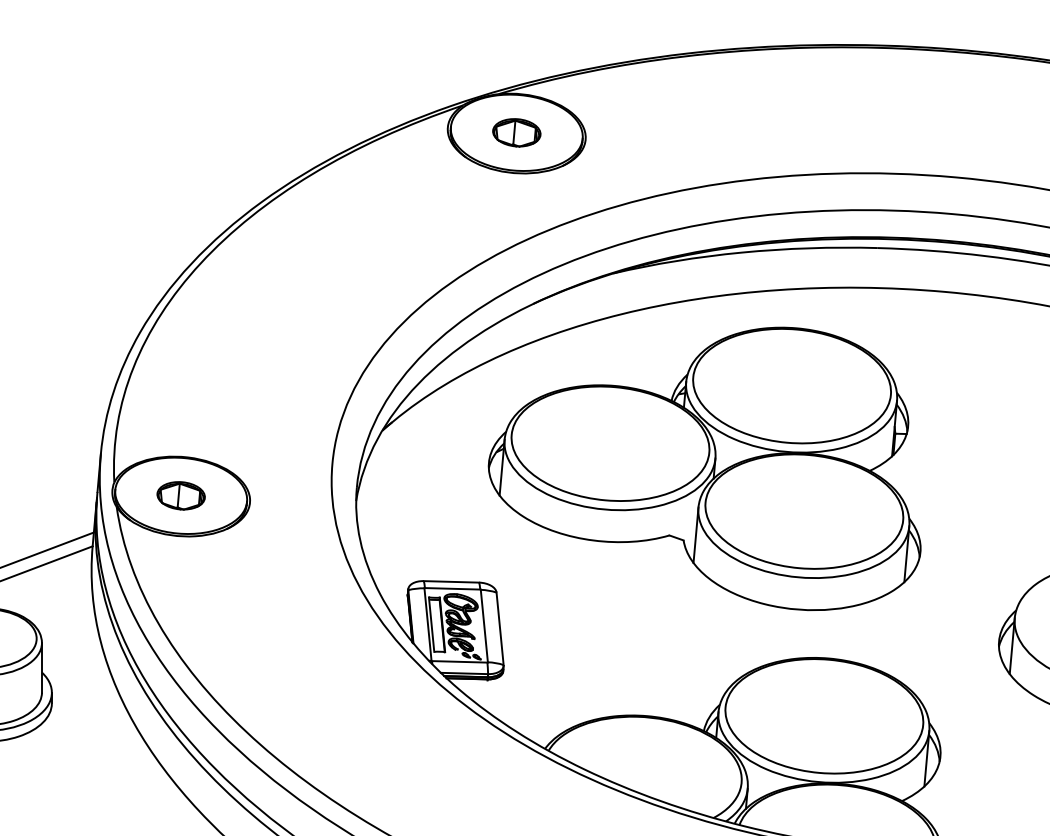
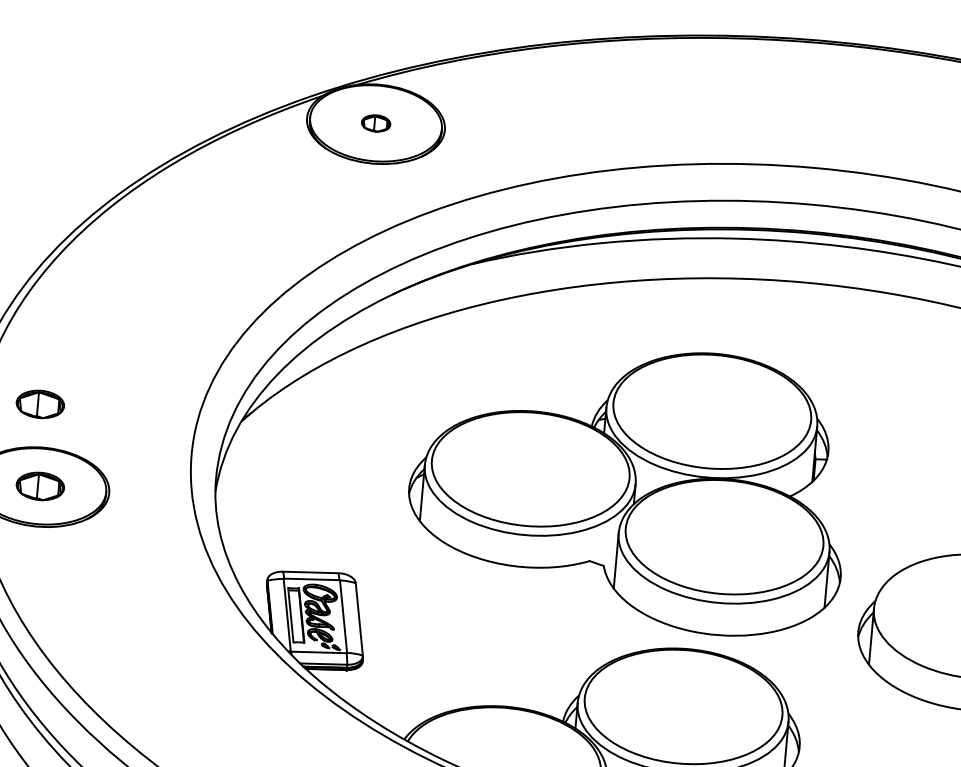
part: (516, 132) -> (375, 123), size x0.6
part: (180, 413) -> (39, 404), added
part: (704, 468) -> (624, 494), moved

